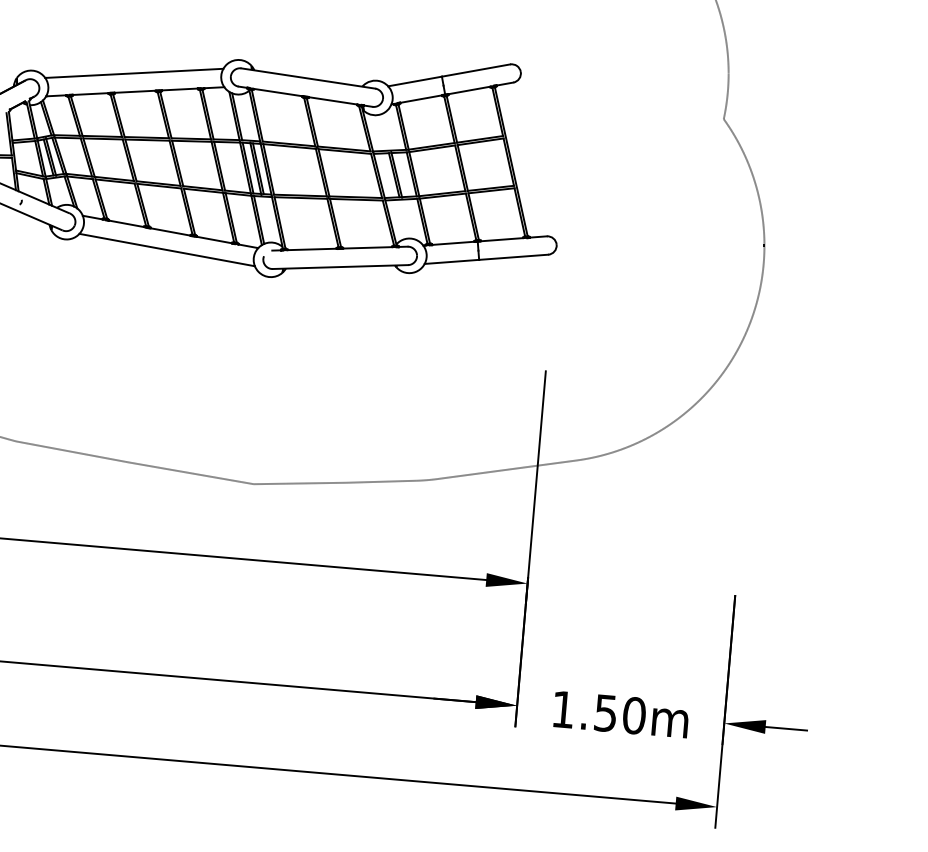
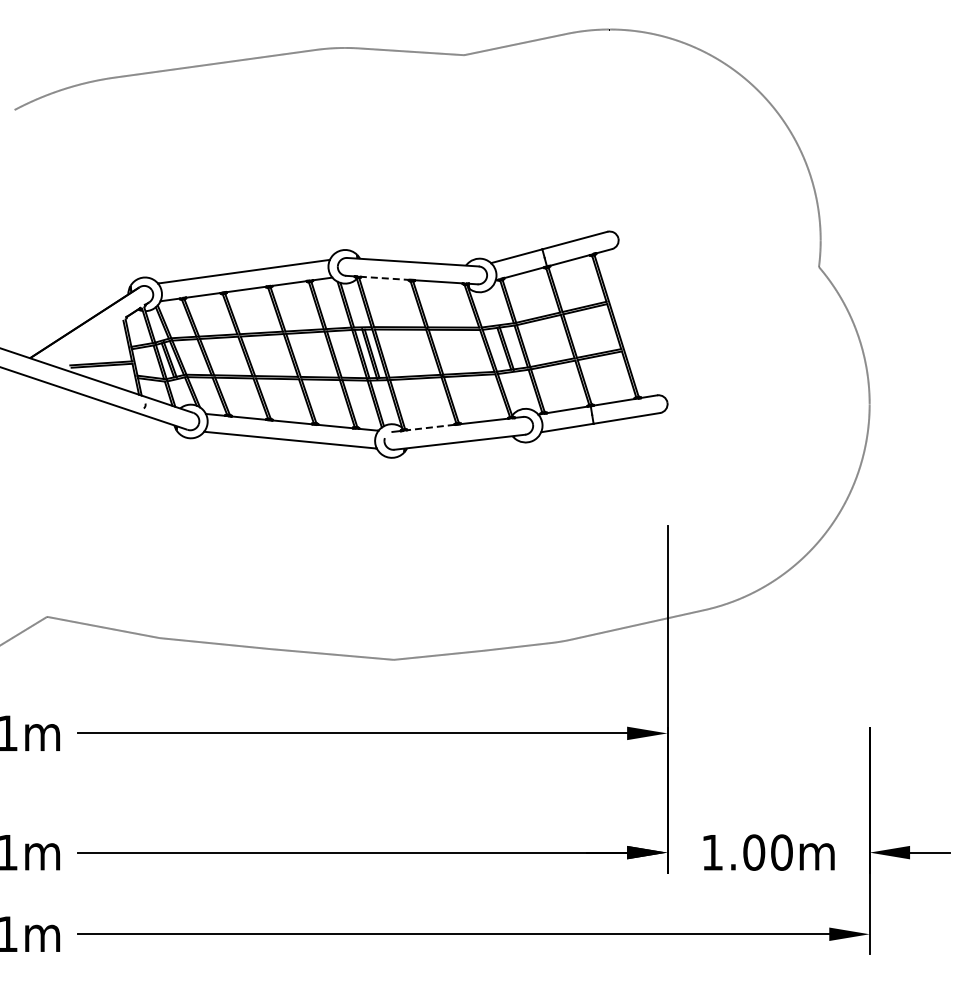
line: (277, 92) -> (384, 278), solid -> dashed
line: (311, 249) -> (430, 427), solid -> dashed
text: (606, 713) -> (754, 852), 1.50m -> 1.00m

